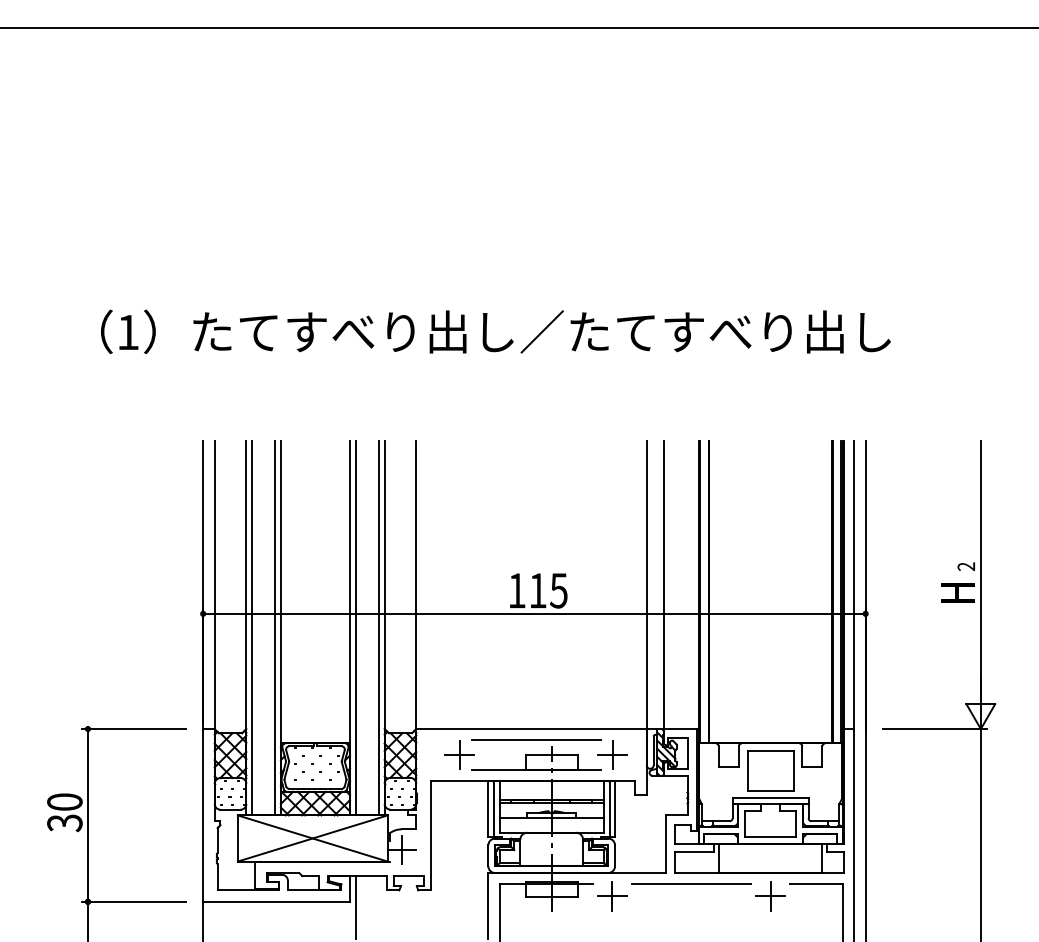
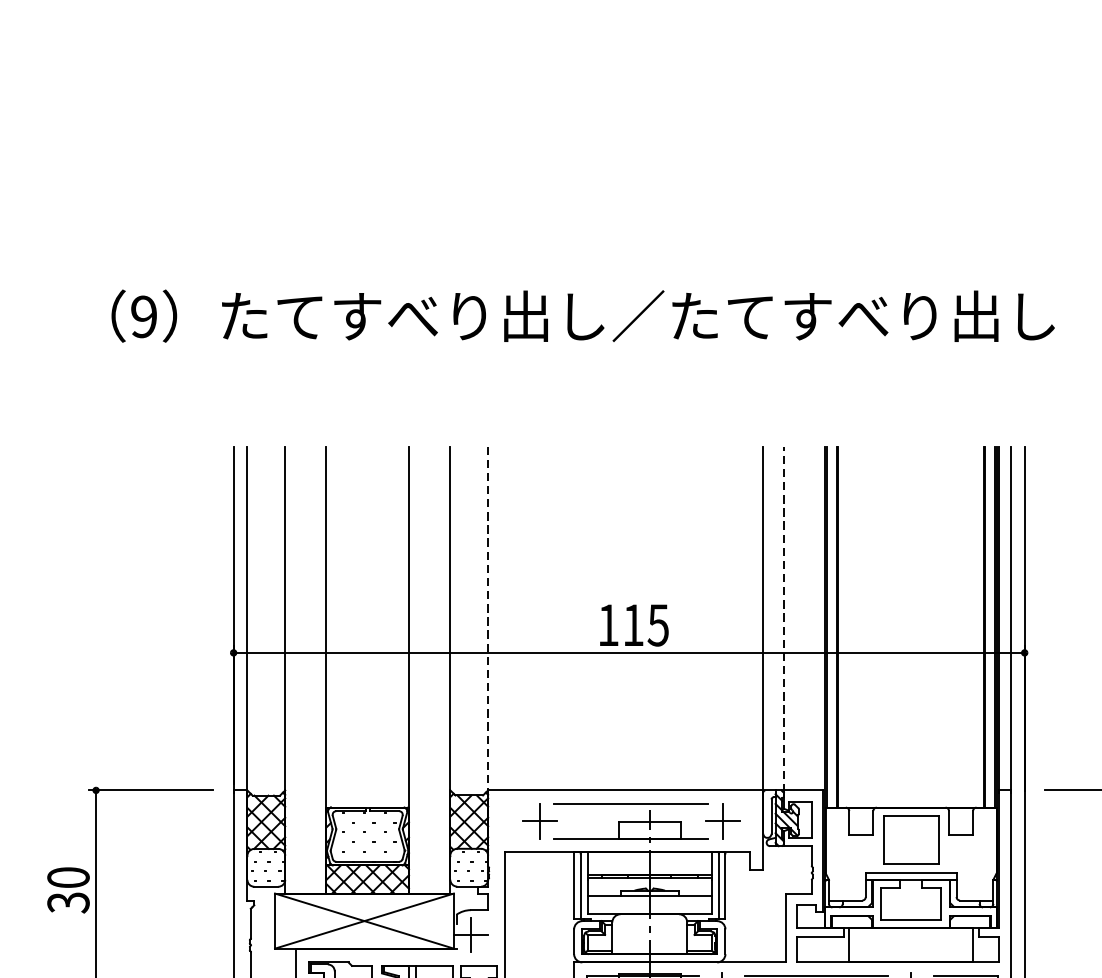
text: (127, 332) -> (143, 316), 1 -> 9
line: (416, 585) -> (488, 619), solid -> dashed
line: (664, 585) -> (784, 619), solid -> dashed
line: (252, 628) -> (292, 670), removed
line: (275, 628) -> (319, 670), removed
line: (355, 628) -> (415, 670), removed
line: (378, 628) -> (442, 670), removed

